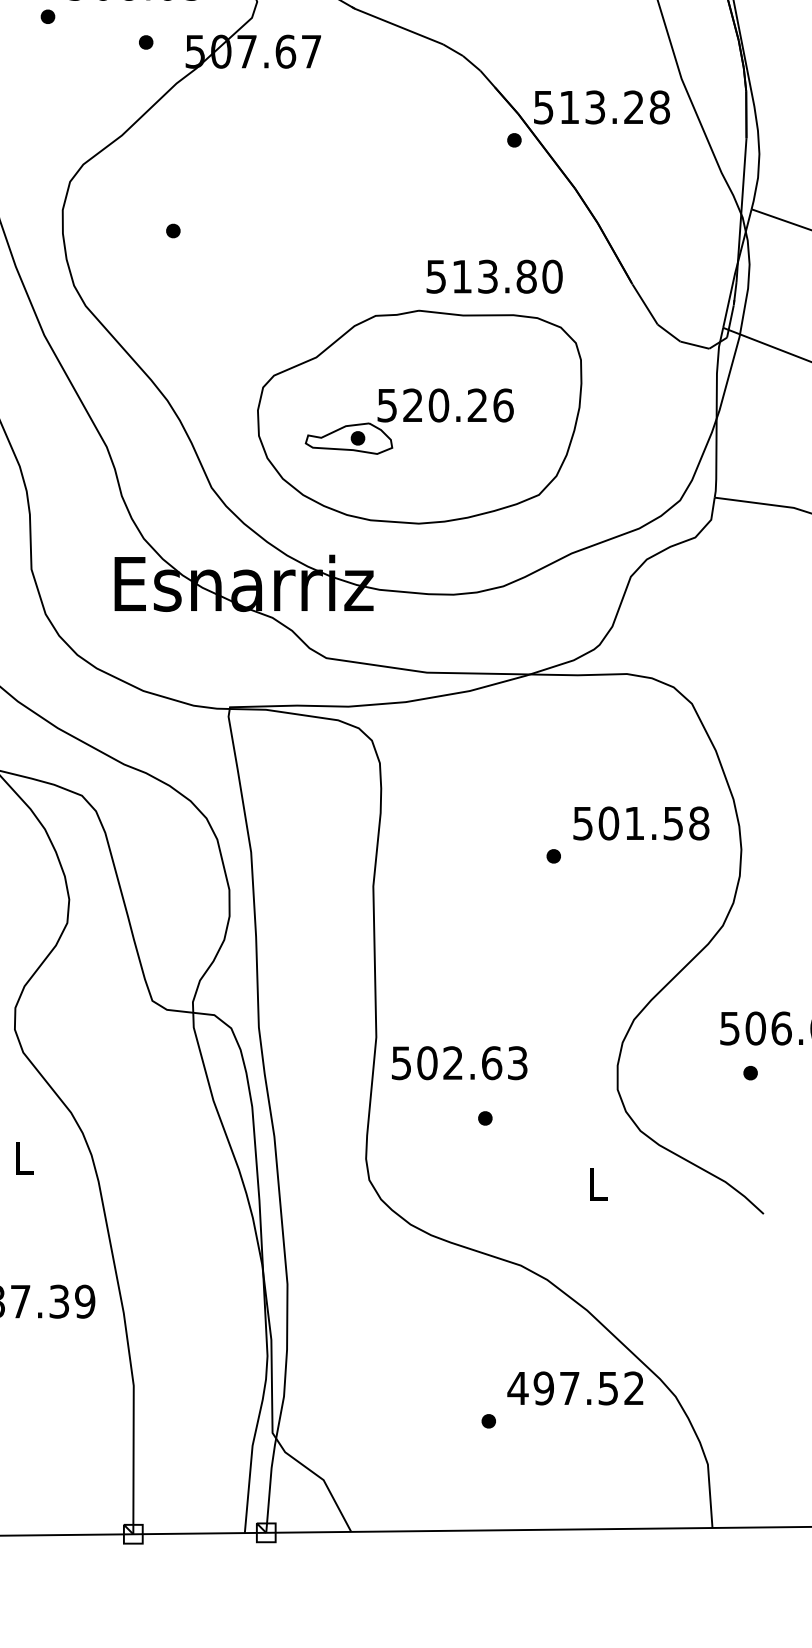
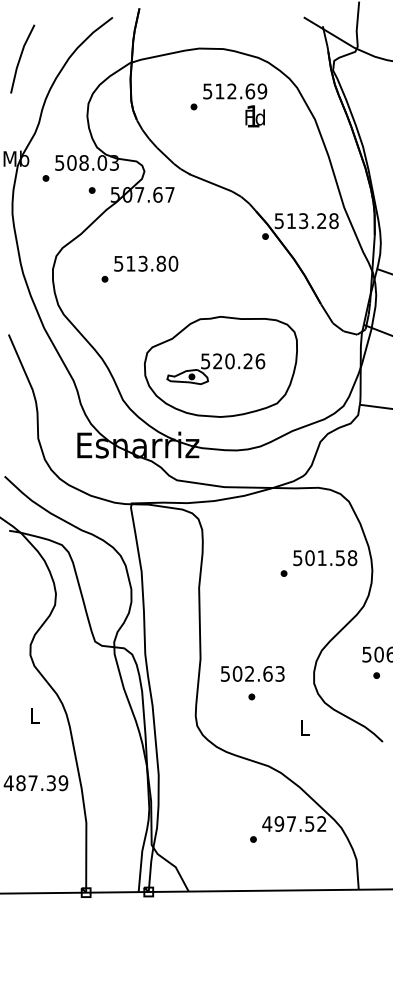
text: (495, 276) -> (146, 263), moved
text: (459, 1062) -> (252, 673), moved

